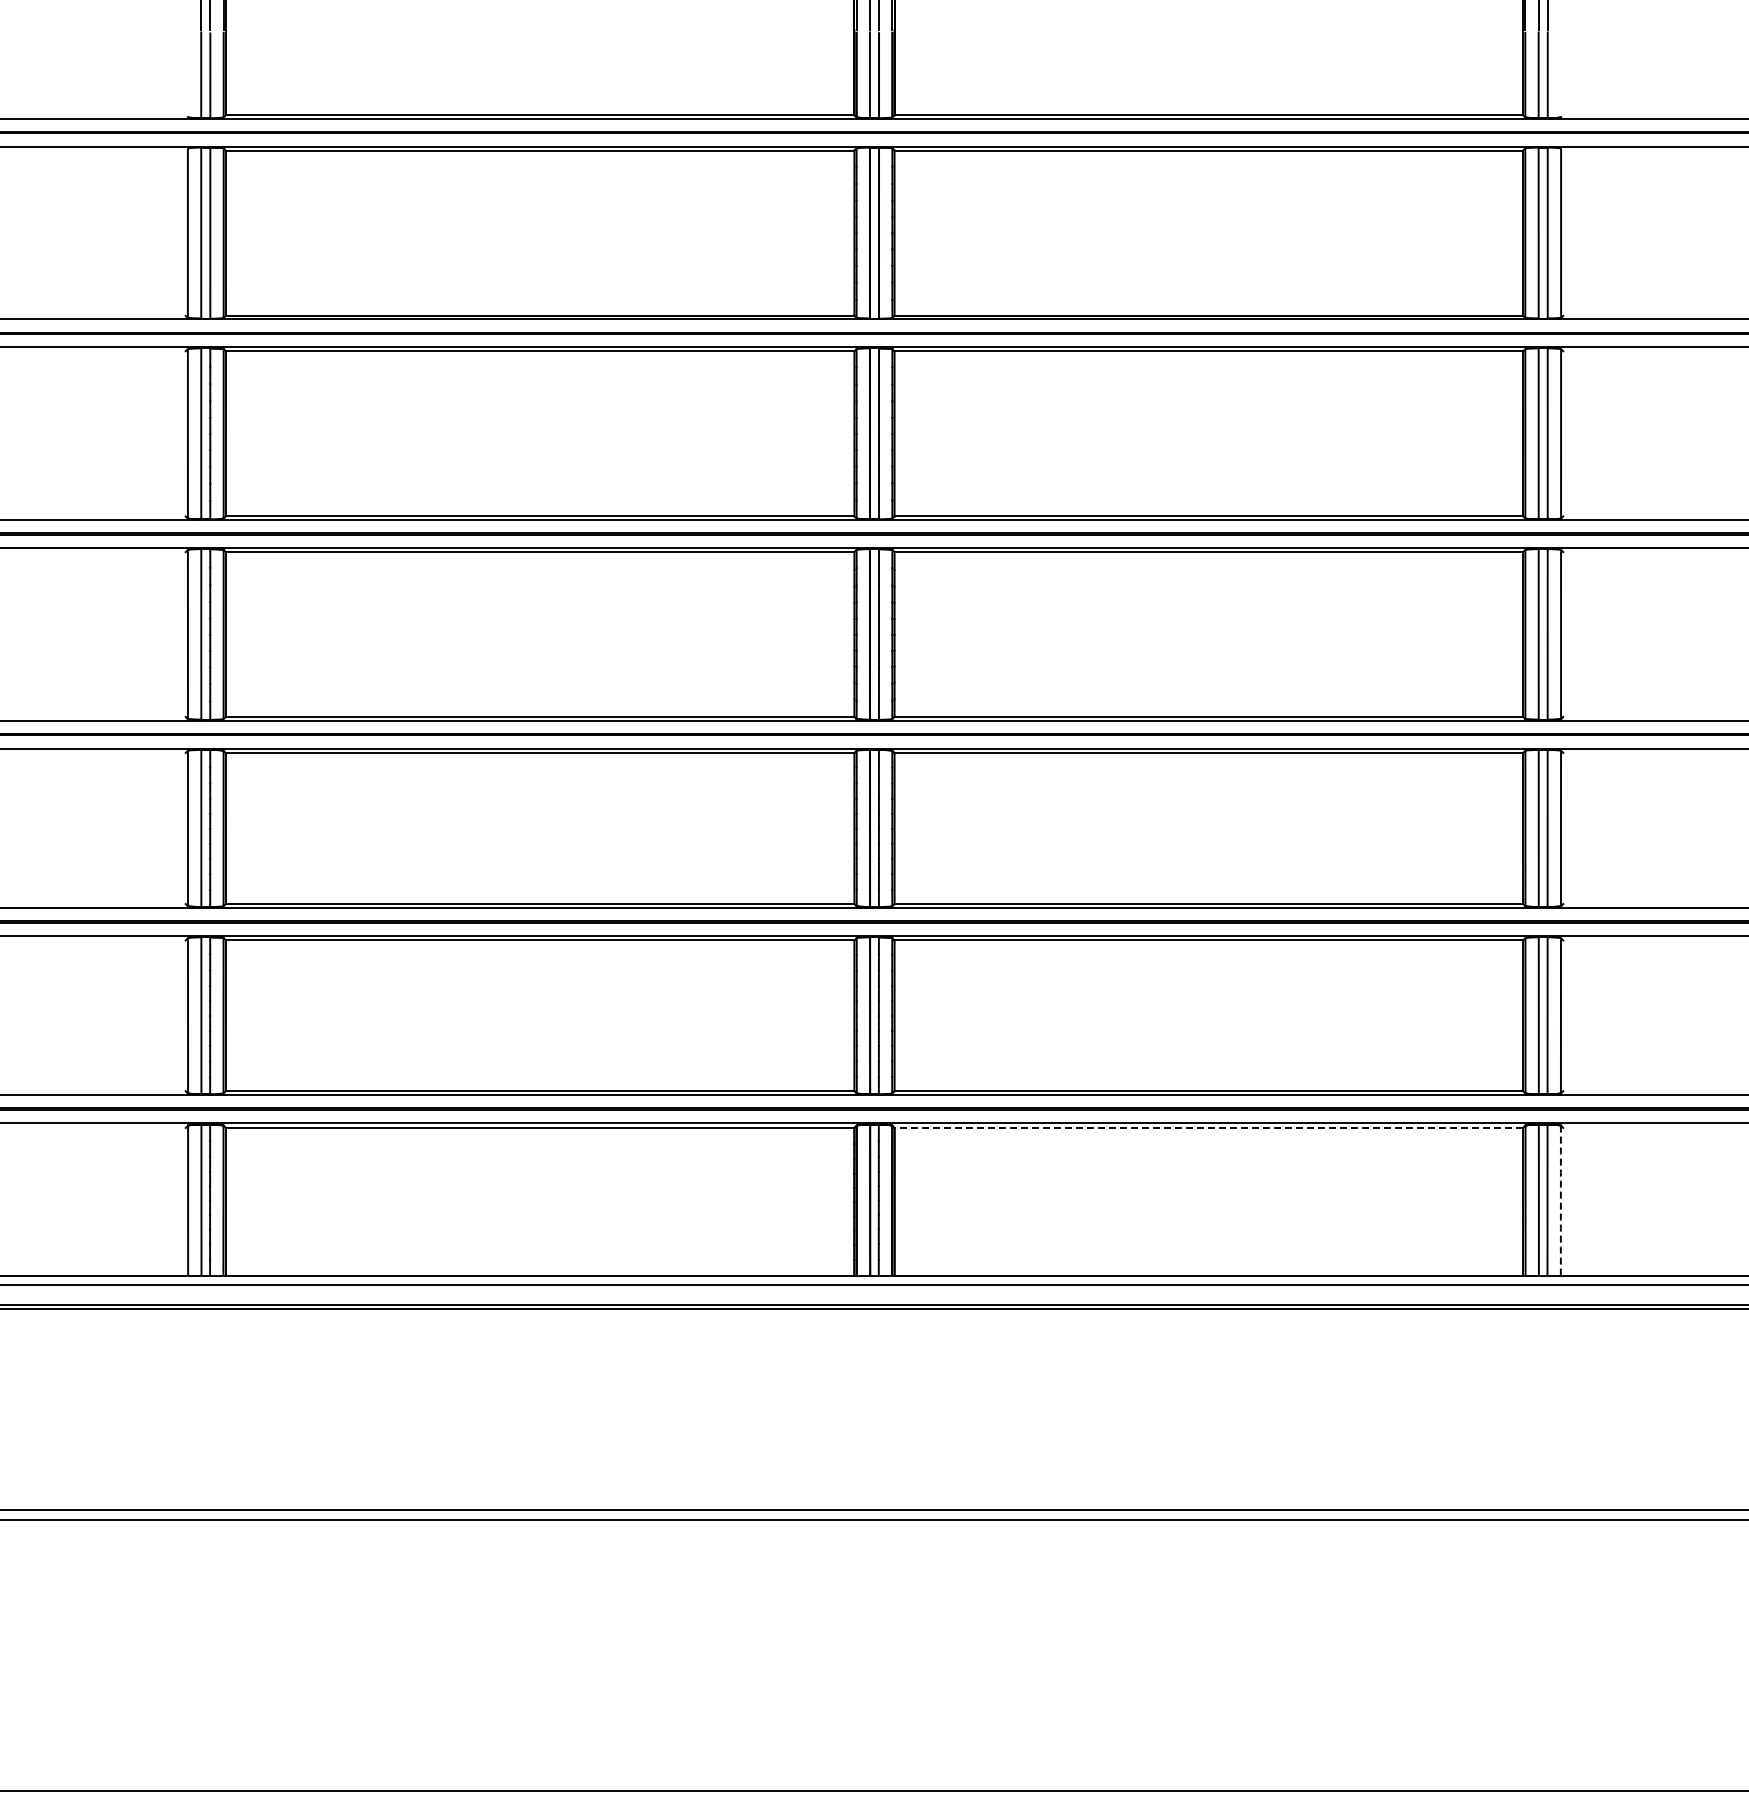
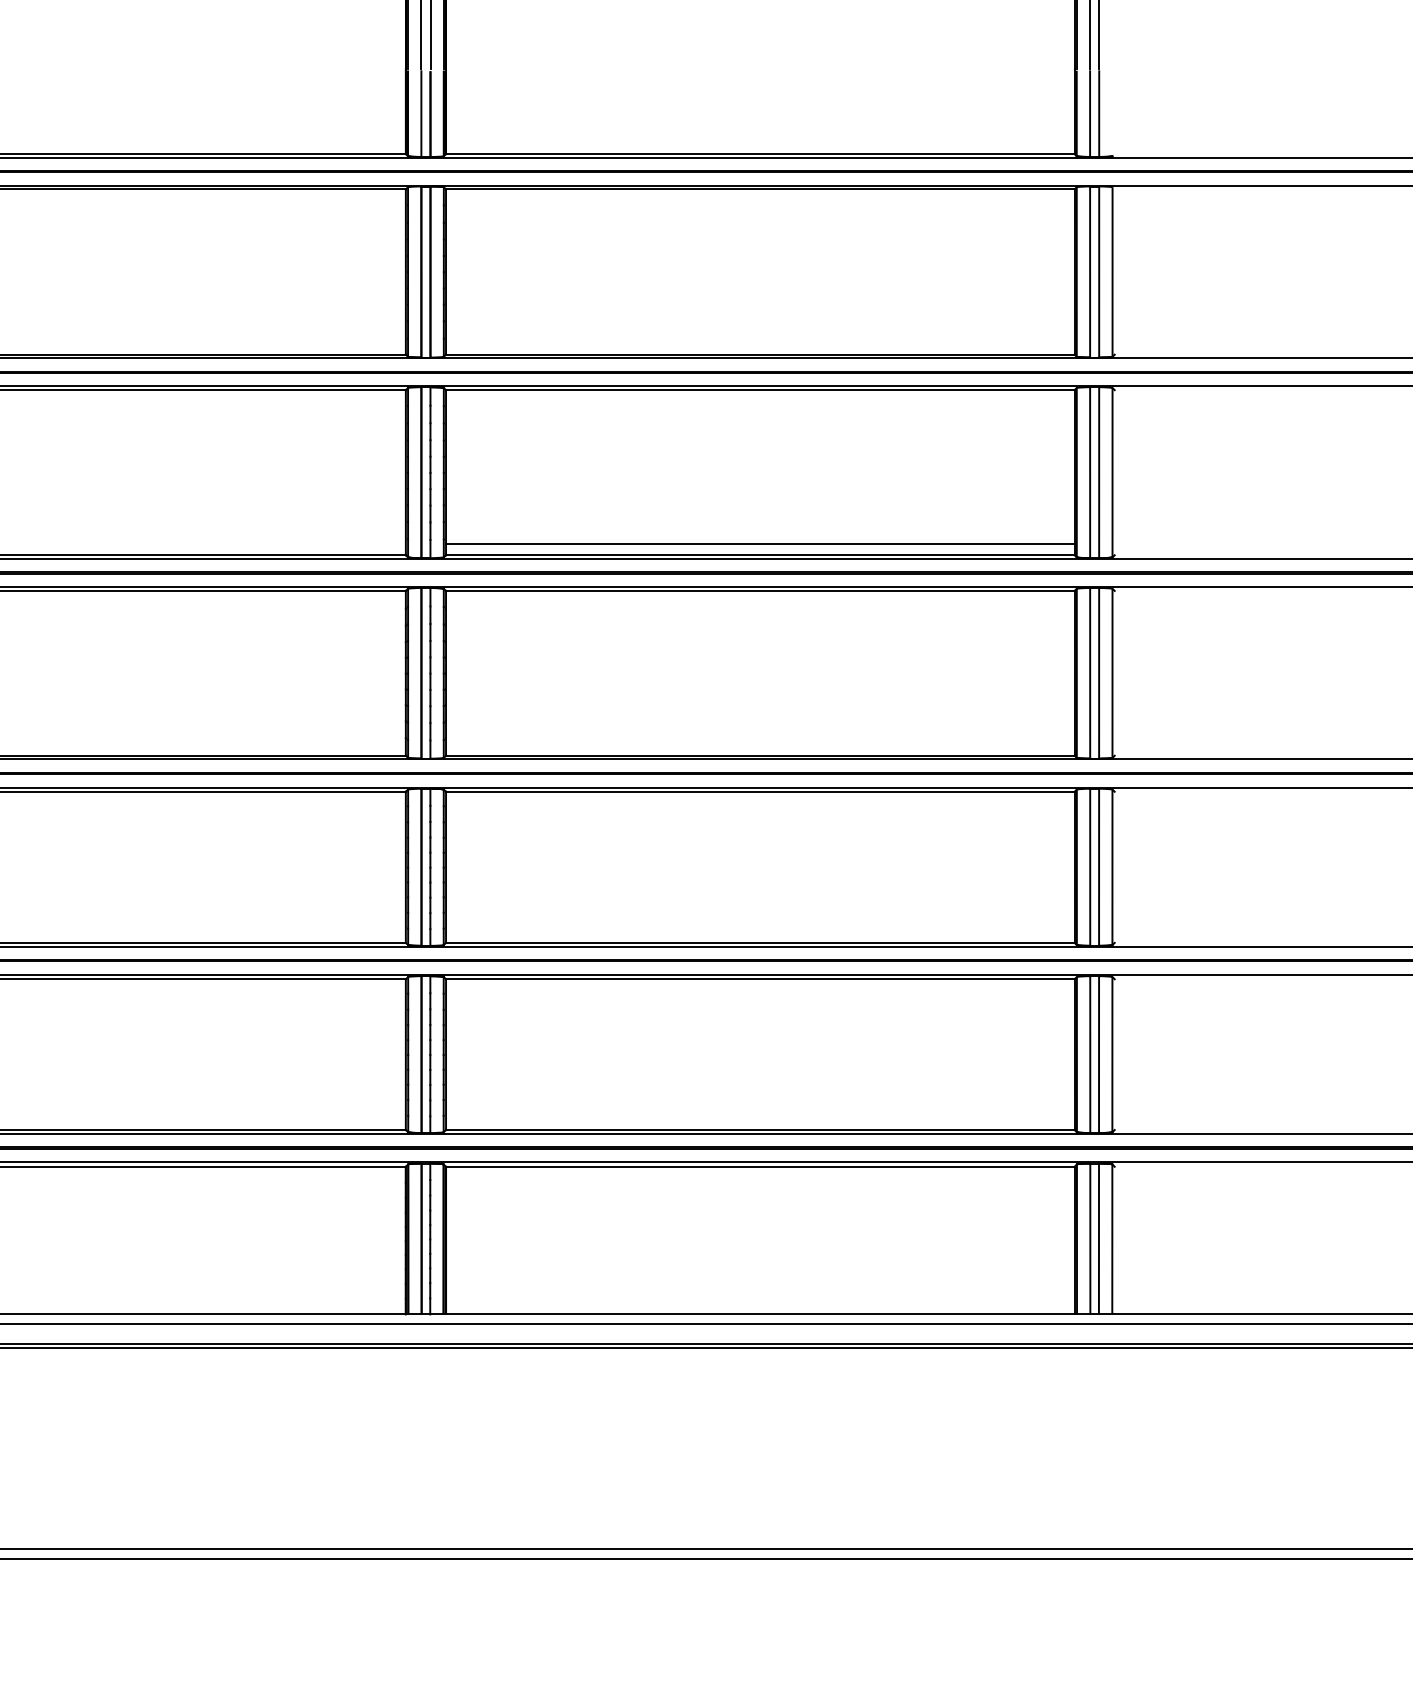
line: (1208, 504) -> (759, 543), added
line: (1208, 1127) -> (759, 1166), dashed -> solid
arc: (1560, 1200) -> (1111, 1239), dashed -> solid

